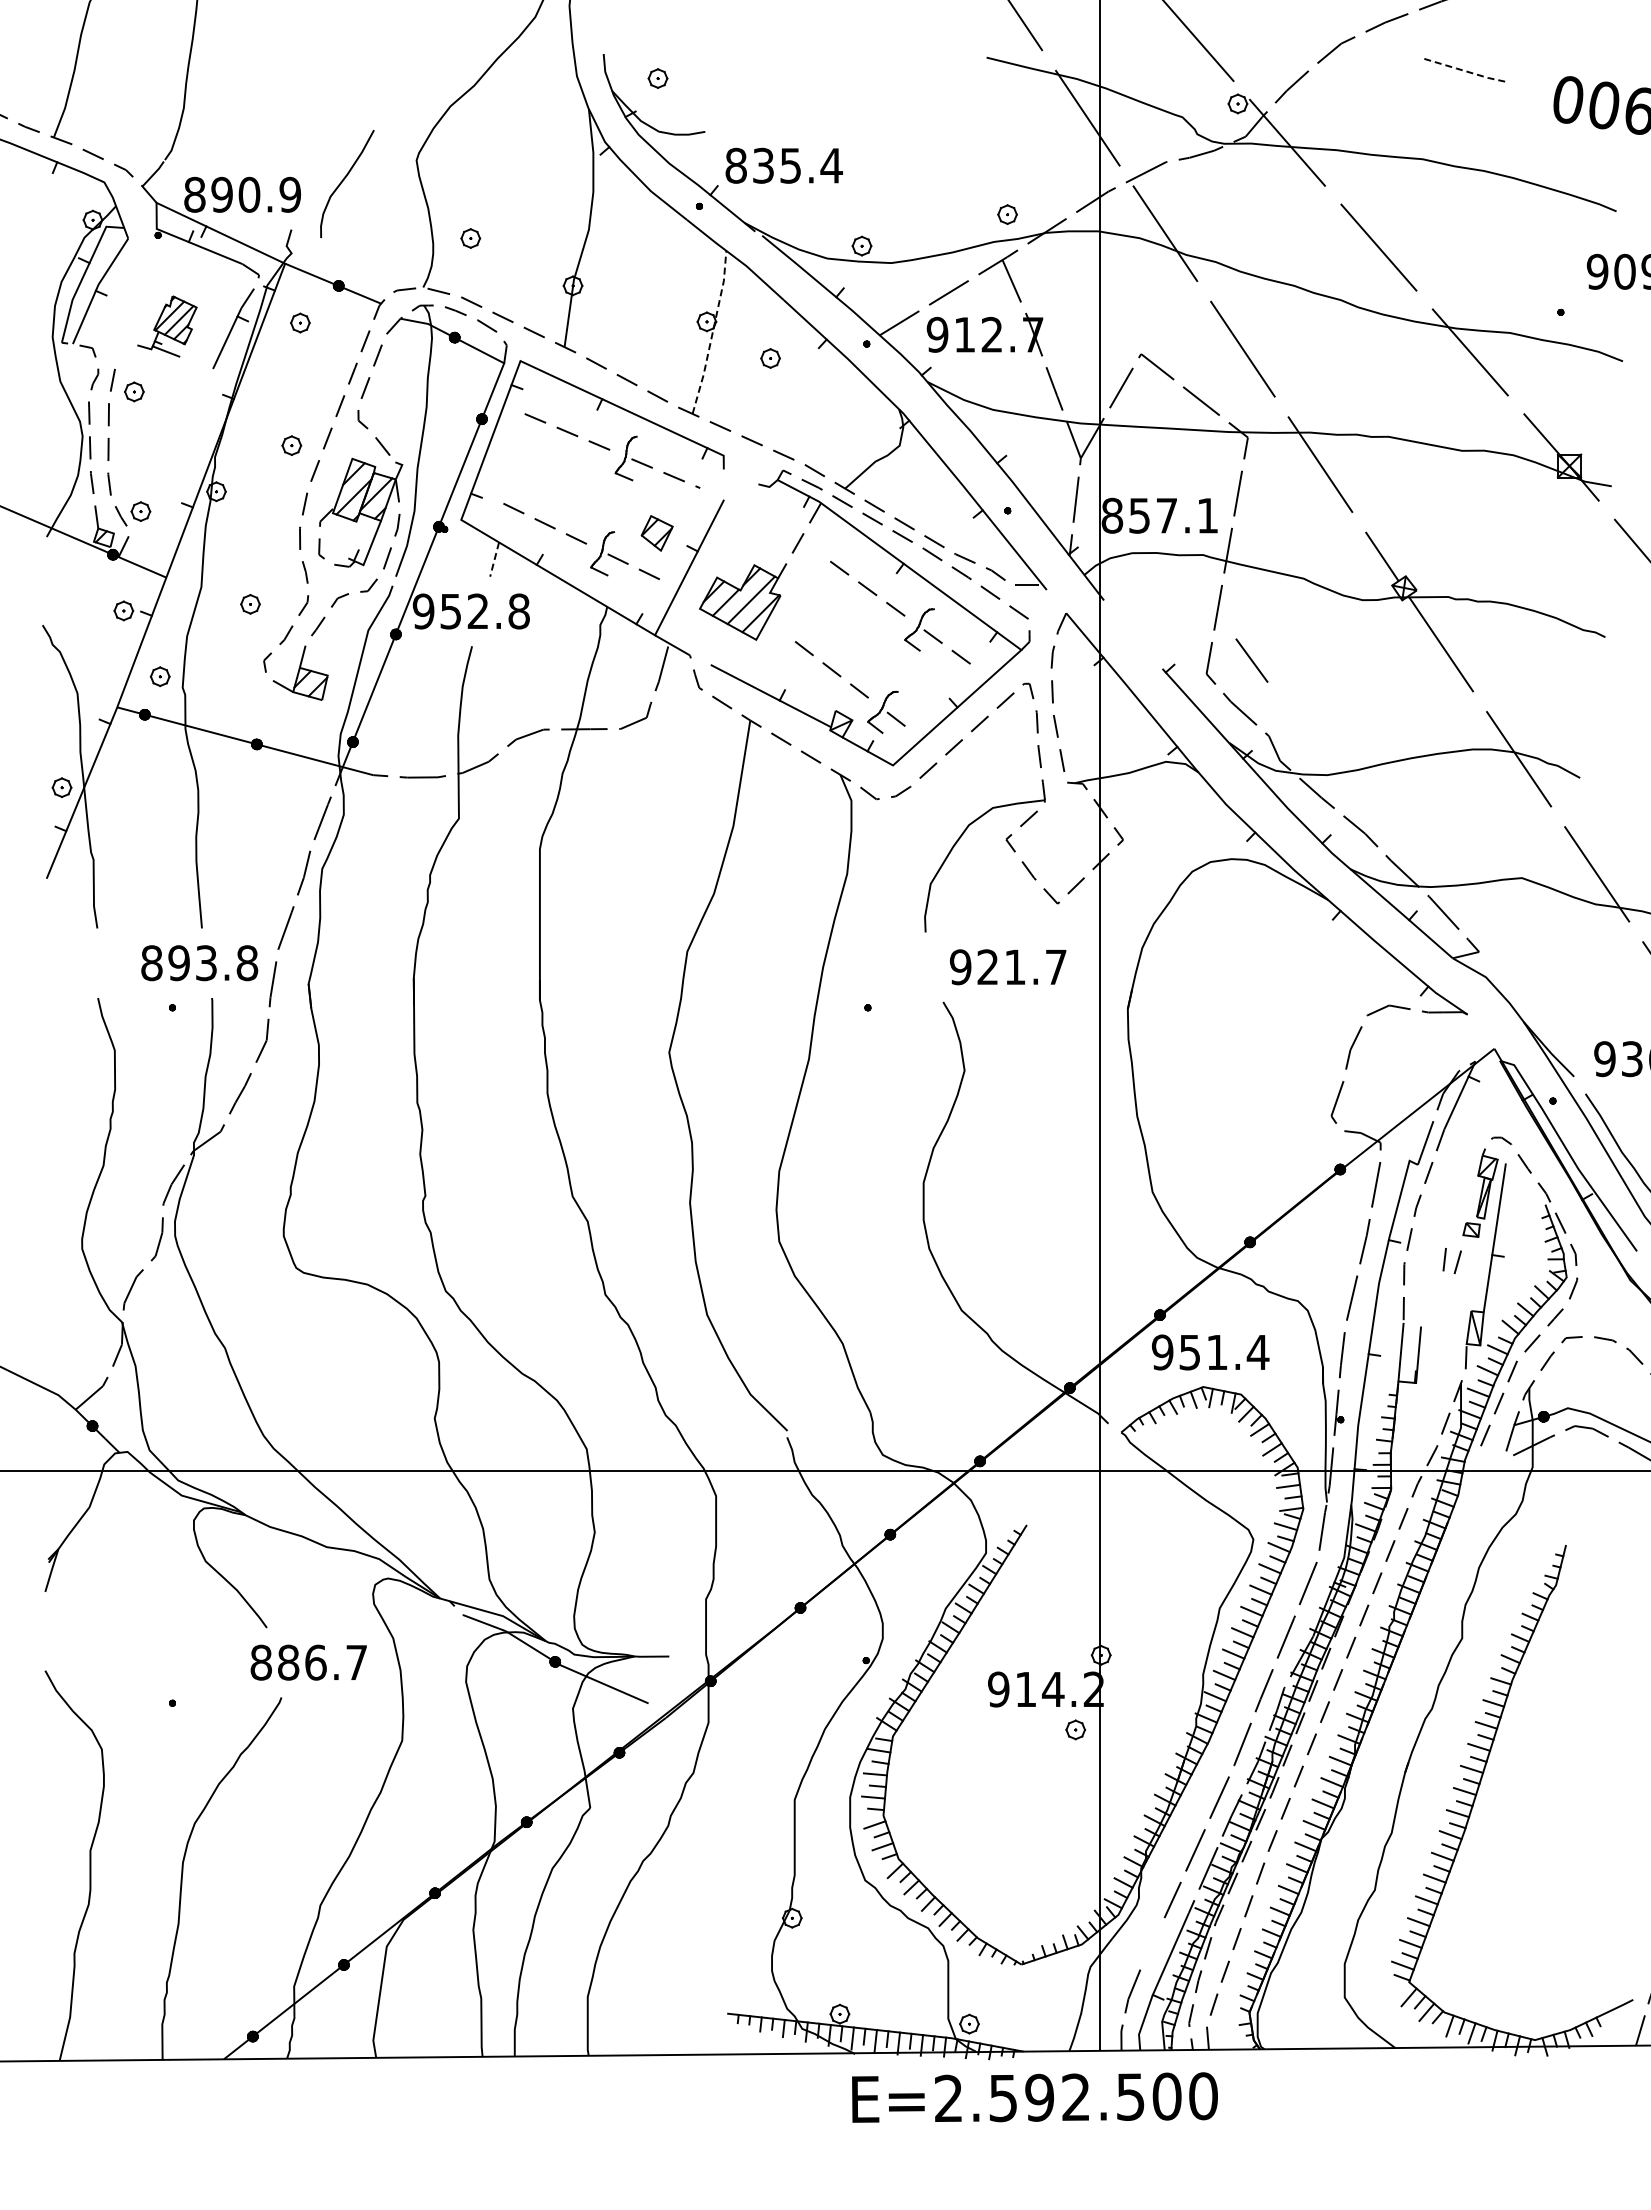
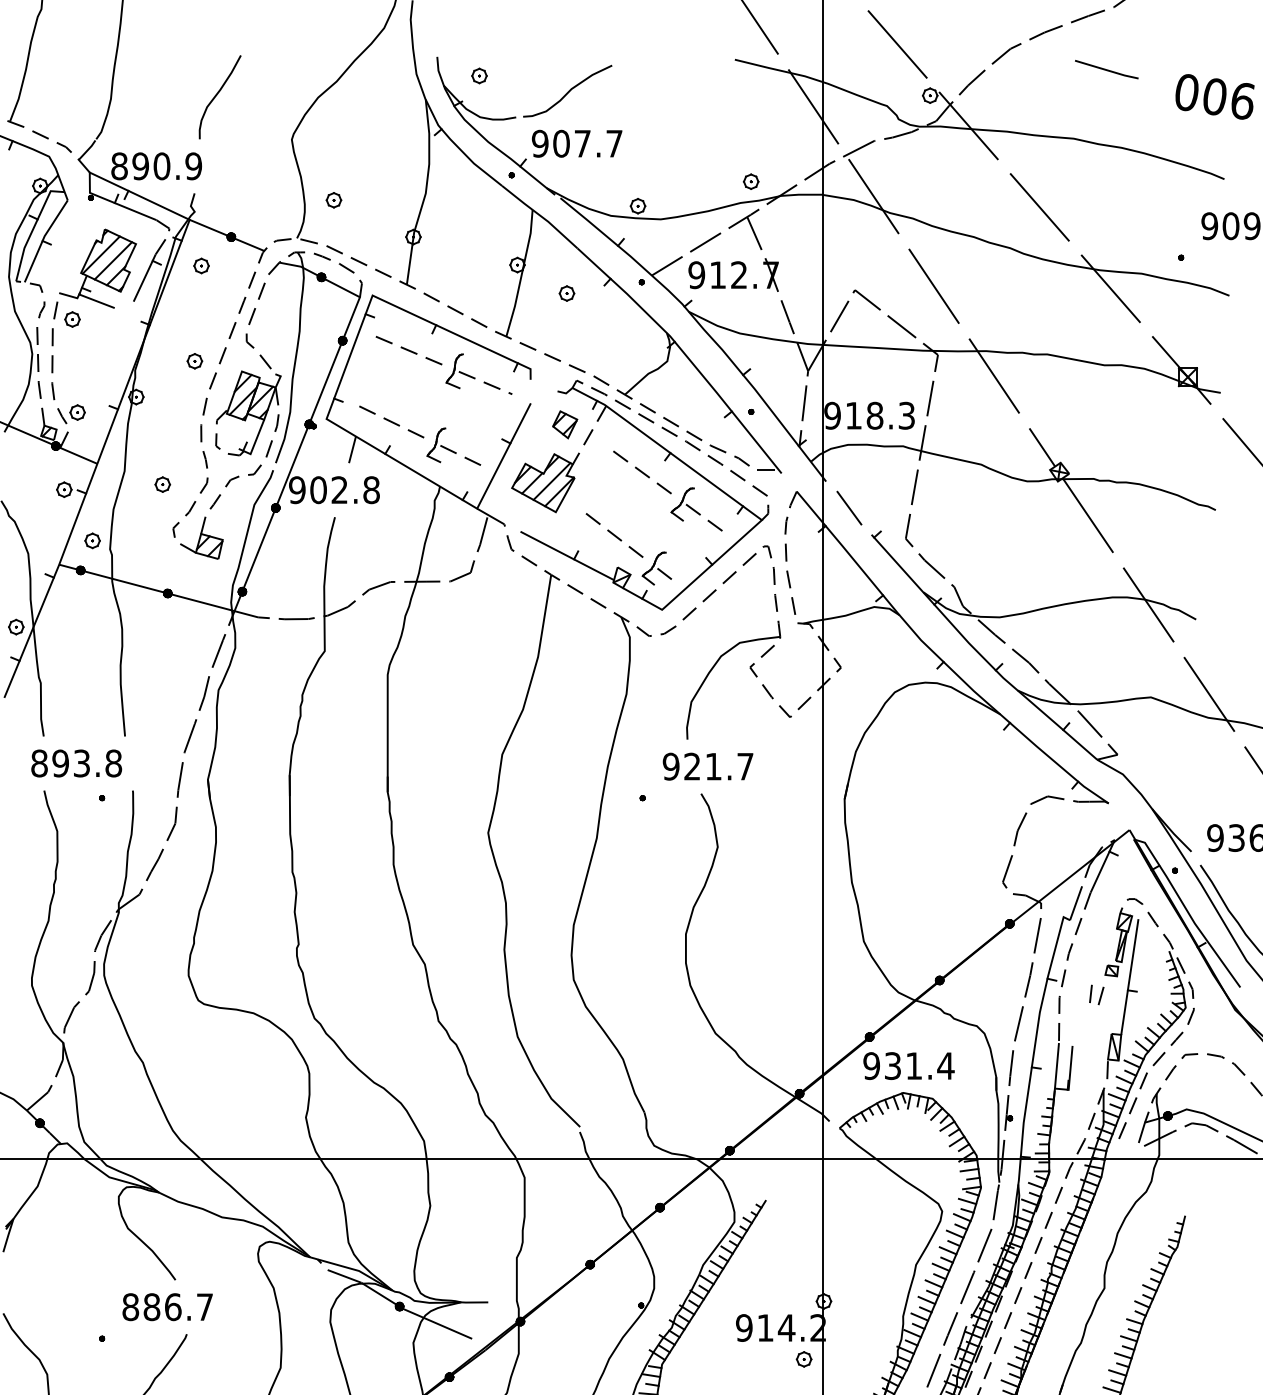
line: (1465, 71) -> (1107, 70), dashed -> solid
curve: (772, 98) -> (568, 91), added
text: (783, 165) -> (577, 143), 835.4 -> 907.7
curve: (344, 180) -> (217, 94), moved
part: (167, 326) -> (98, 268), size x1.67
line: (712, 332) -> (521, 273), dashed -> solid
text: (1159, 515) -> (869, 415), 857.1 -> 918.3
part: (656, 533) -> (564, 424), moved
line: (494, 559) -> (352, 449), dashed -> solid
text: (450, 611) -> (318, 490), 952.8 -> 902.8
line: (1251, 660) -> (849, 508), moved
text: (199, 963) -> (76, 763), moved
text: (1008, 967) -> (708, 766), moved
text: (1190, 1351) -> (893, 1065), 951.4 -> 931.4
text: (308, 1662) -> (167, 1307), moved

